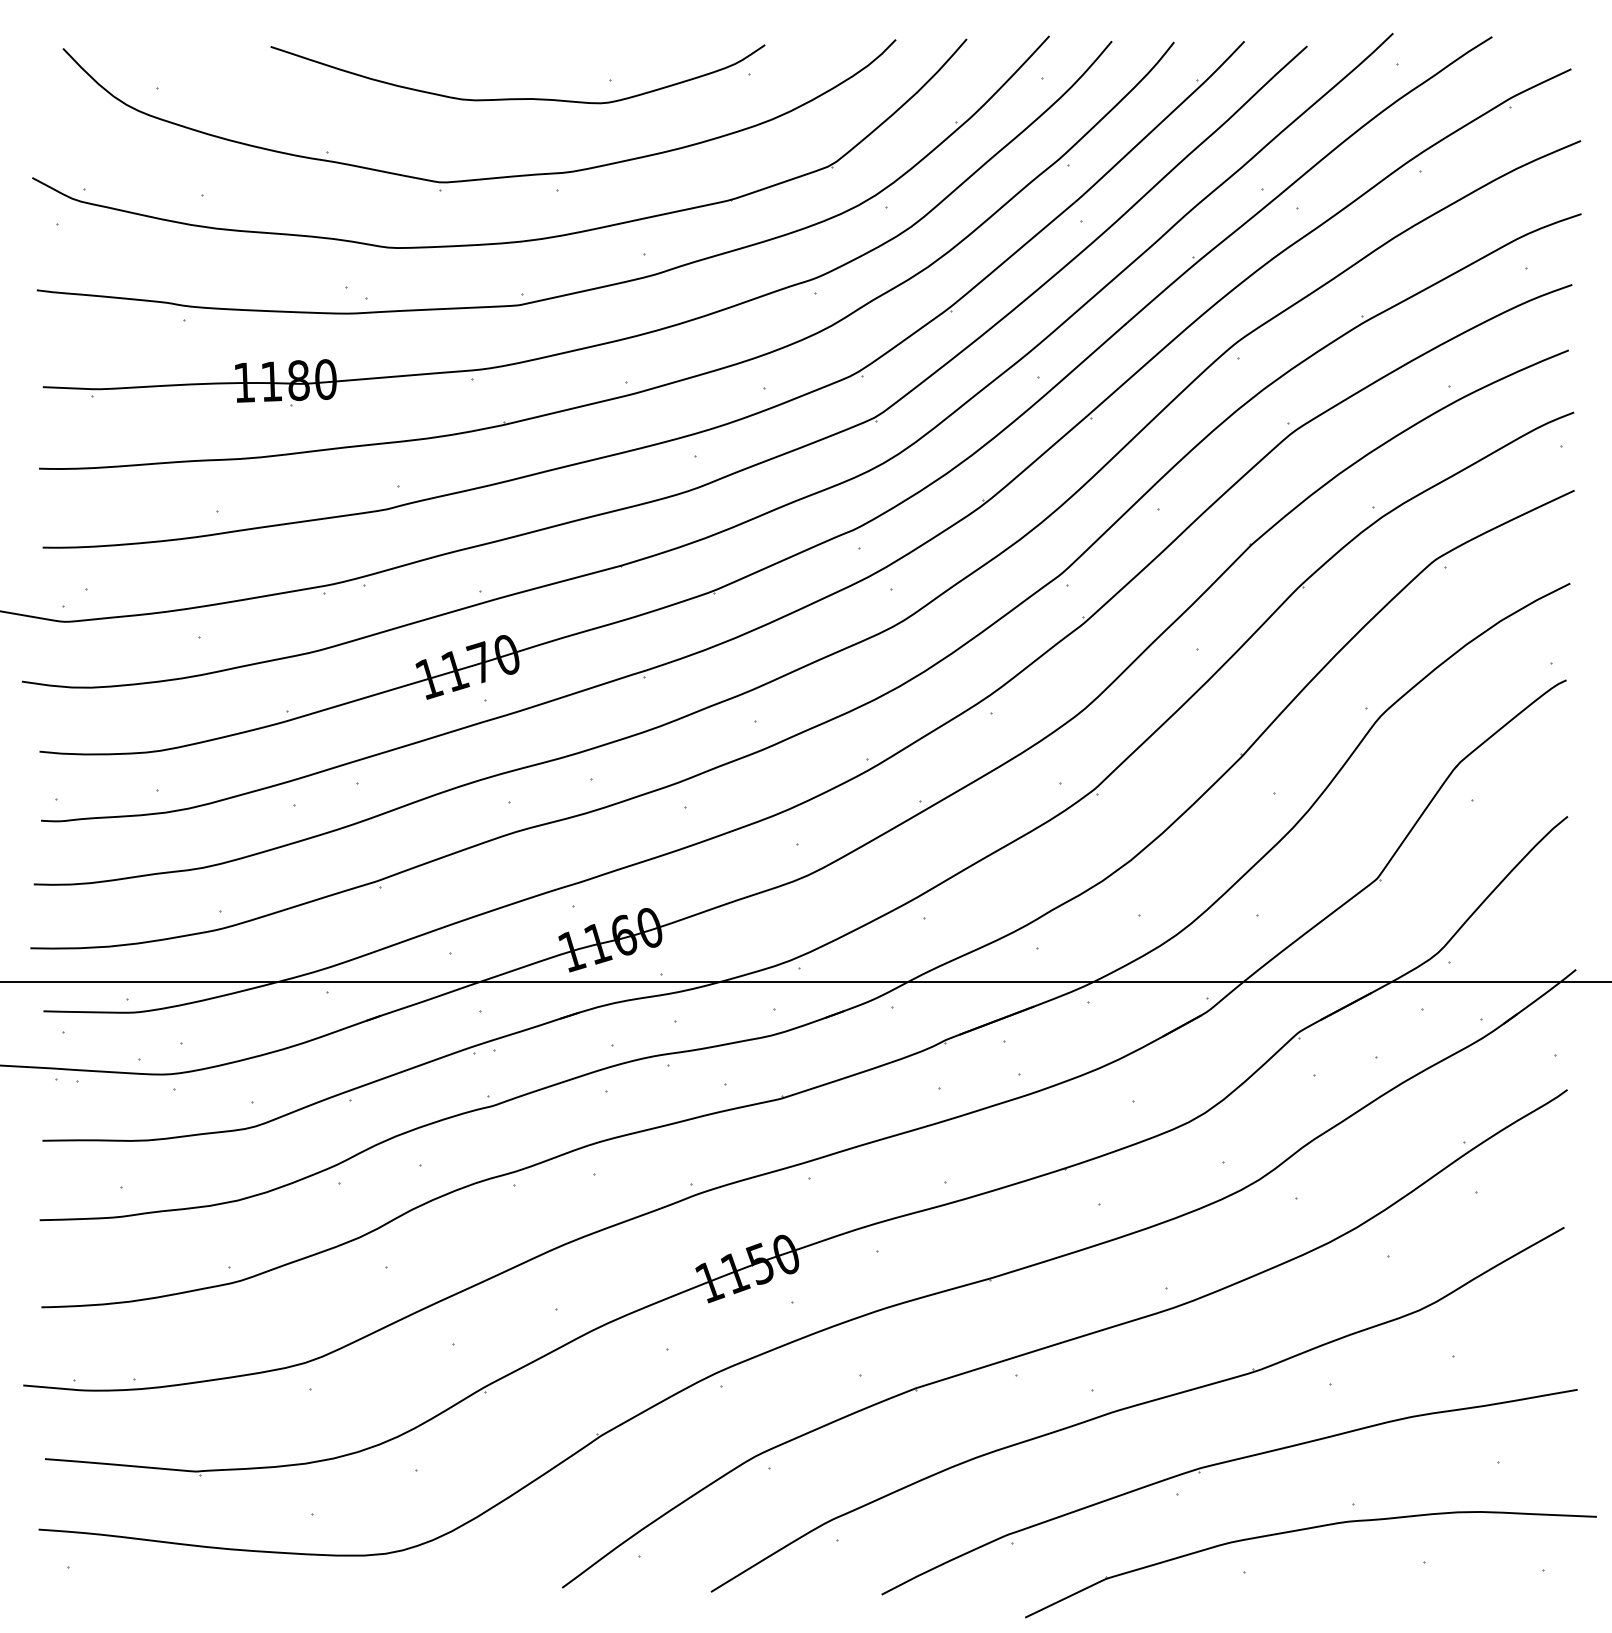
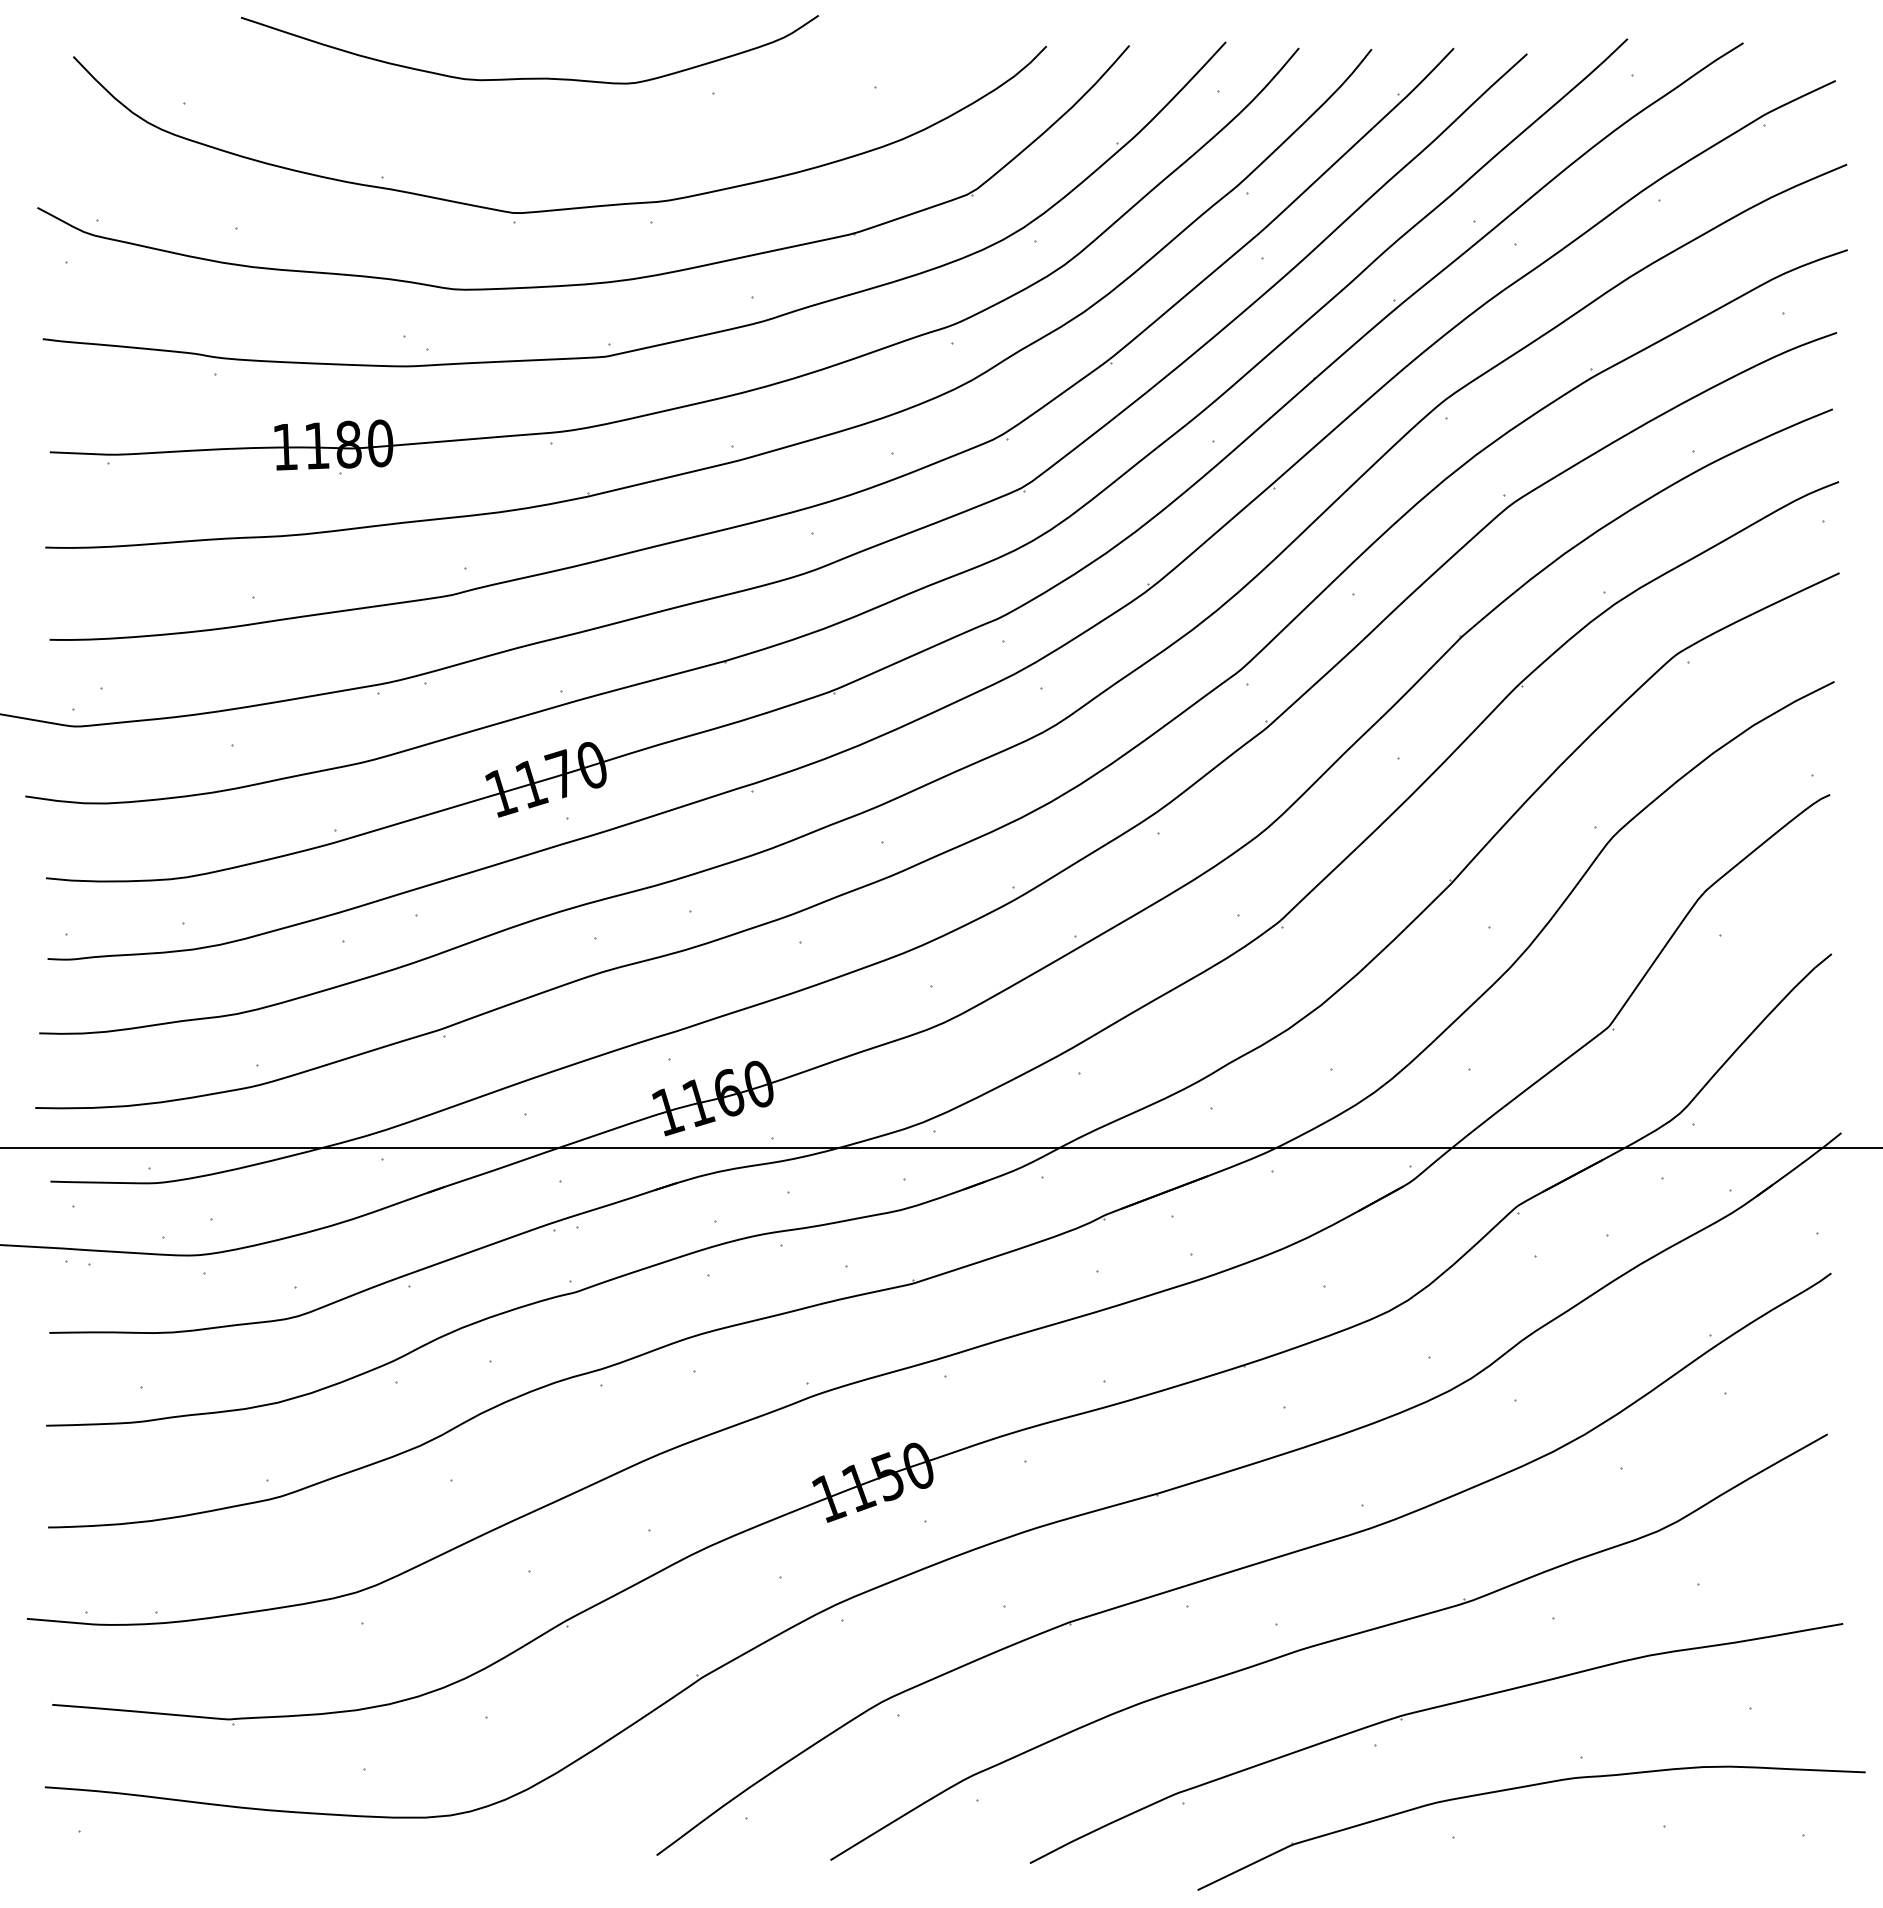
curve: (517, 98) -> (529, 77), moved

